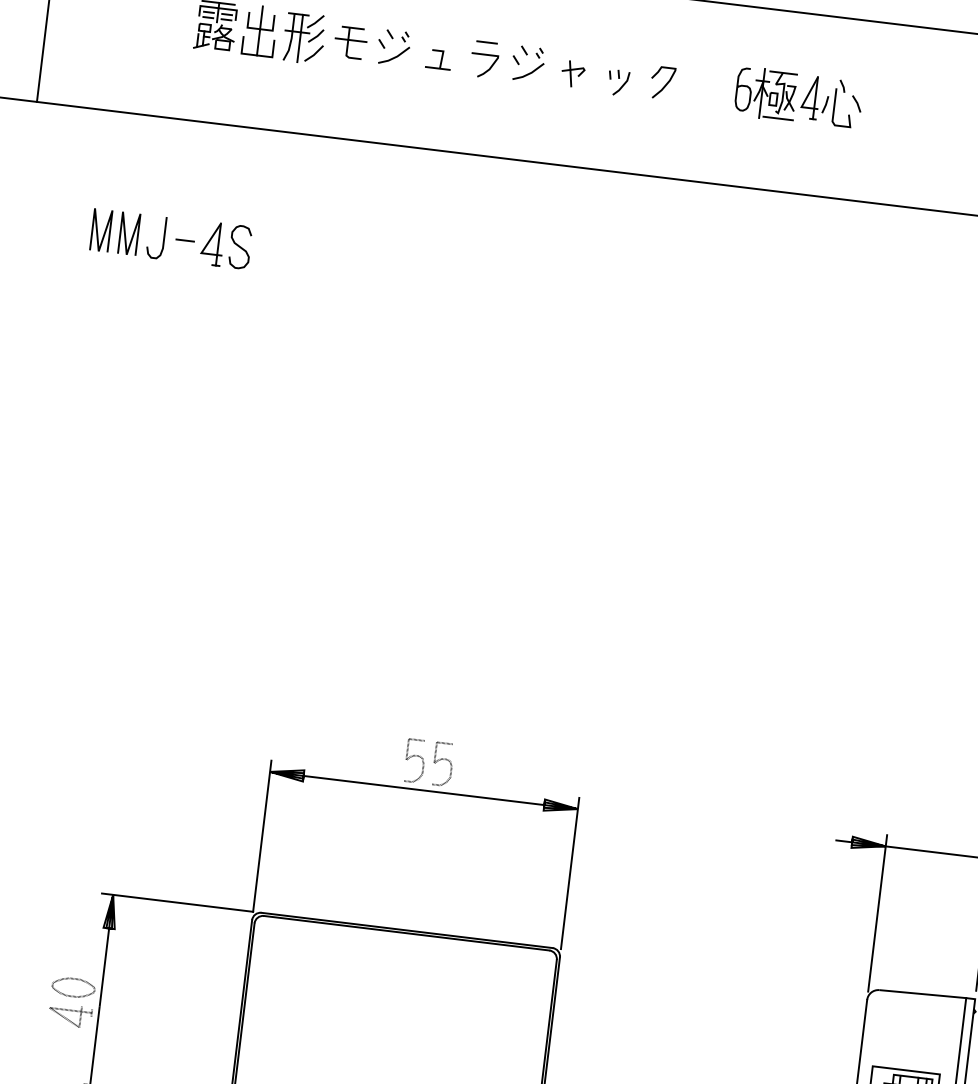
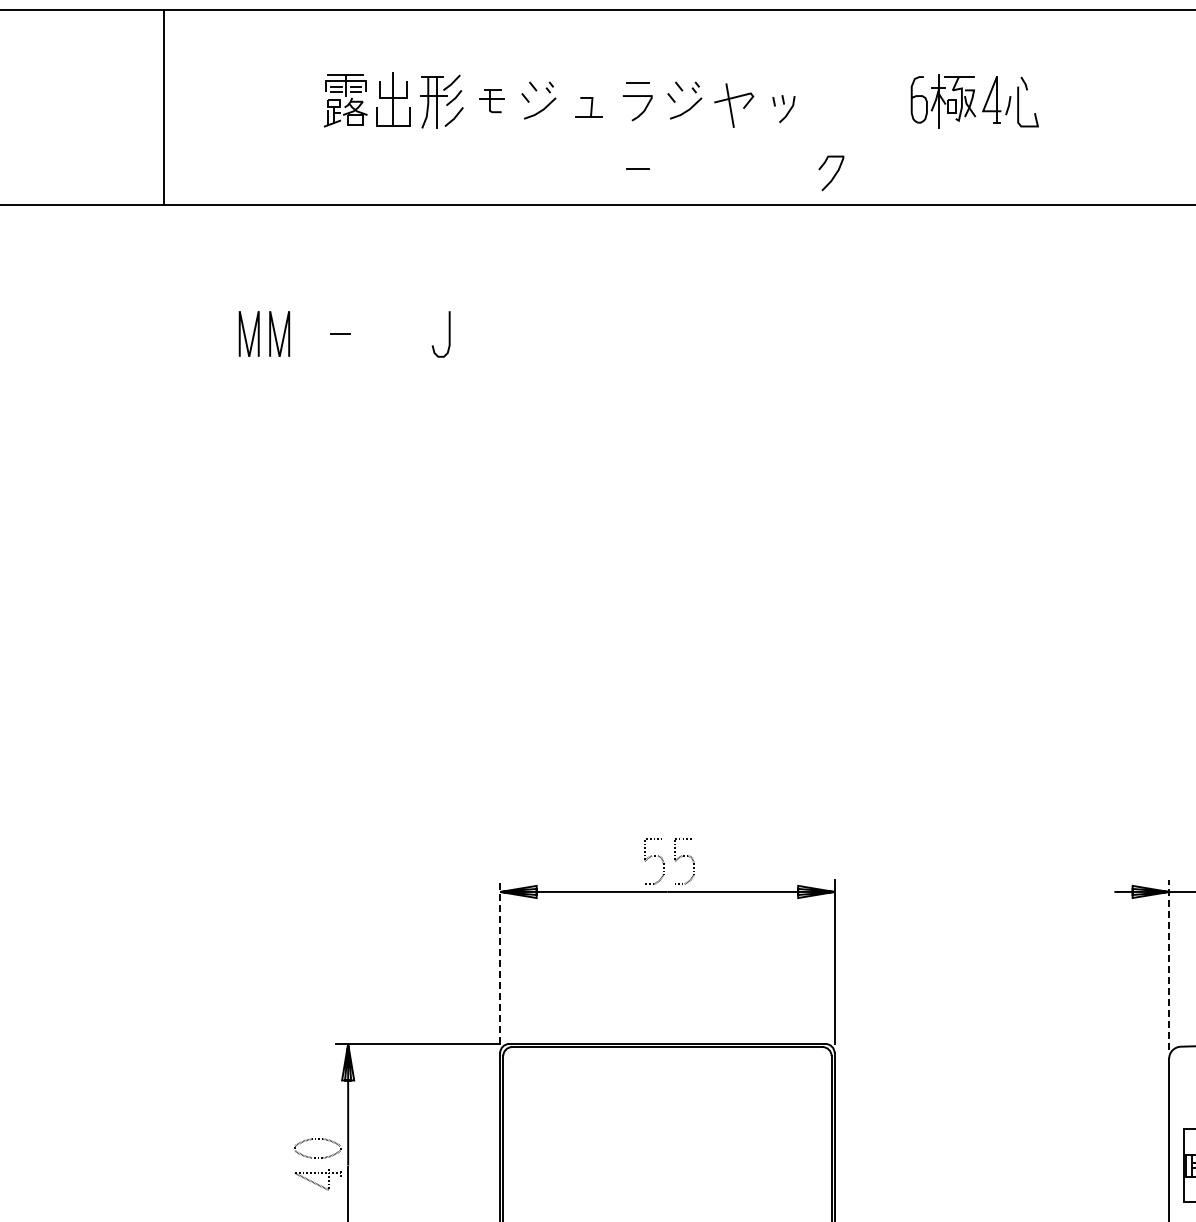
part: (350, 42) -> (491, 100), size x0.7
part: (572, 74) -> (733, 105), size x1.6
curve: (664, 85) -> (833, 175), moved
line: (856, 103) -> (1041, 100), removed
line: (778, 118) -> (959, 126), removed
line: (477, 121) -> (637, 168), added
curve: (163, 238) -> (448, 334), moved
part: (219, 244) -> (377, 333), removed
line: (262, 835) -> (500, 961), solid -> dashed
line: (878, 913) -> (1169, 964), solid -> dashed

